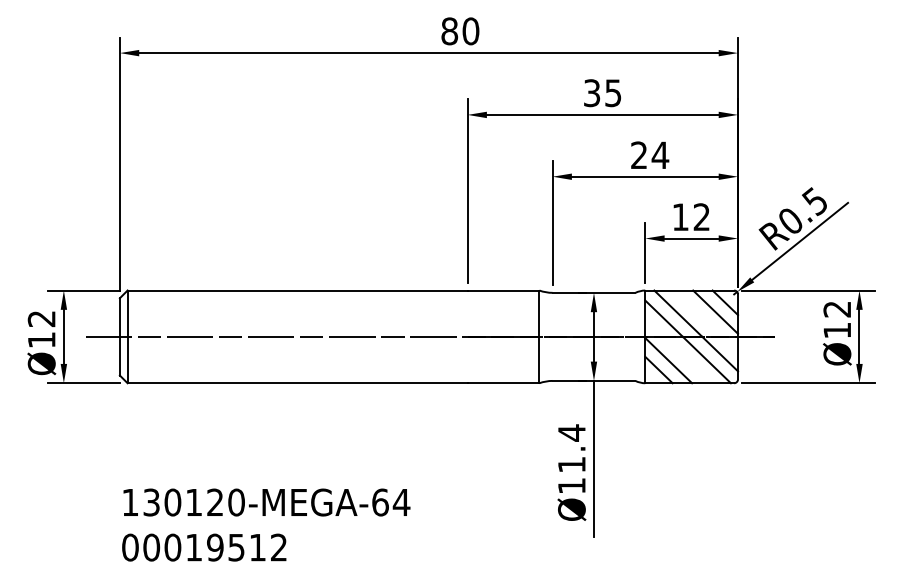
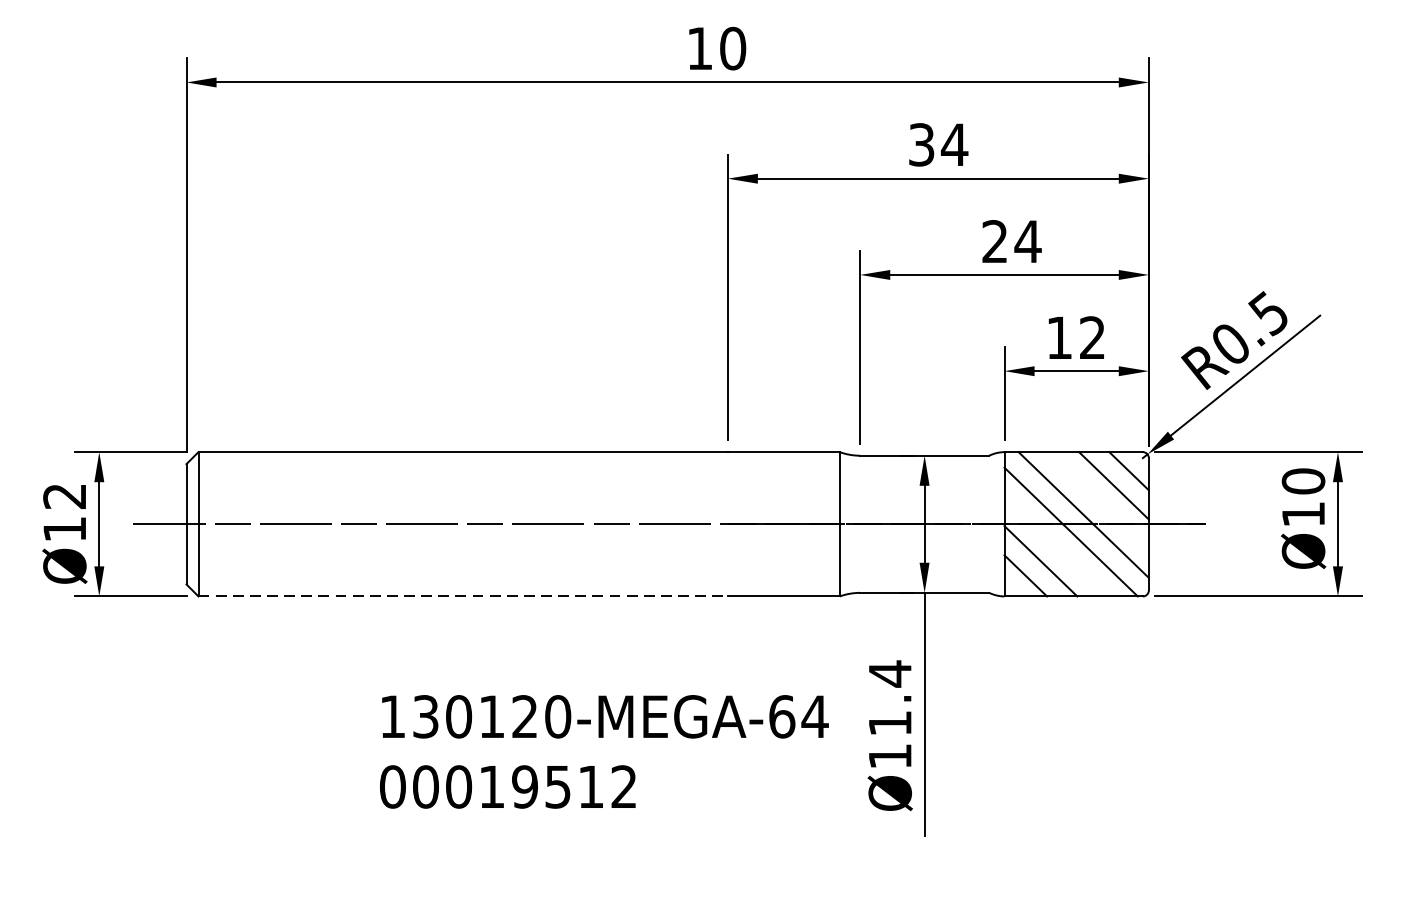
text: (449, 31) -> (699, 48), 80 -> 10
text: (613, 93) -> (954, 145), 35 -> 34
text: (837, 309) -> (1303, 481), Ø12 -> Ø10
line: (297, 383) -> (463, 596), solid -> dashed
text: (266, 524) -> (604, 750), moved

